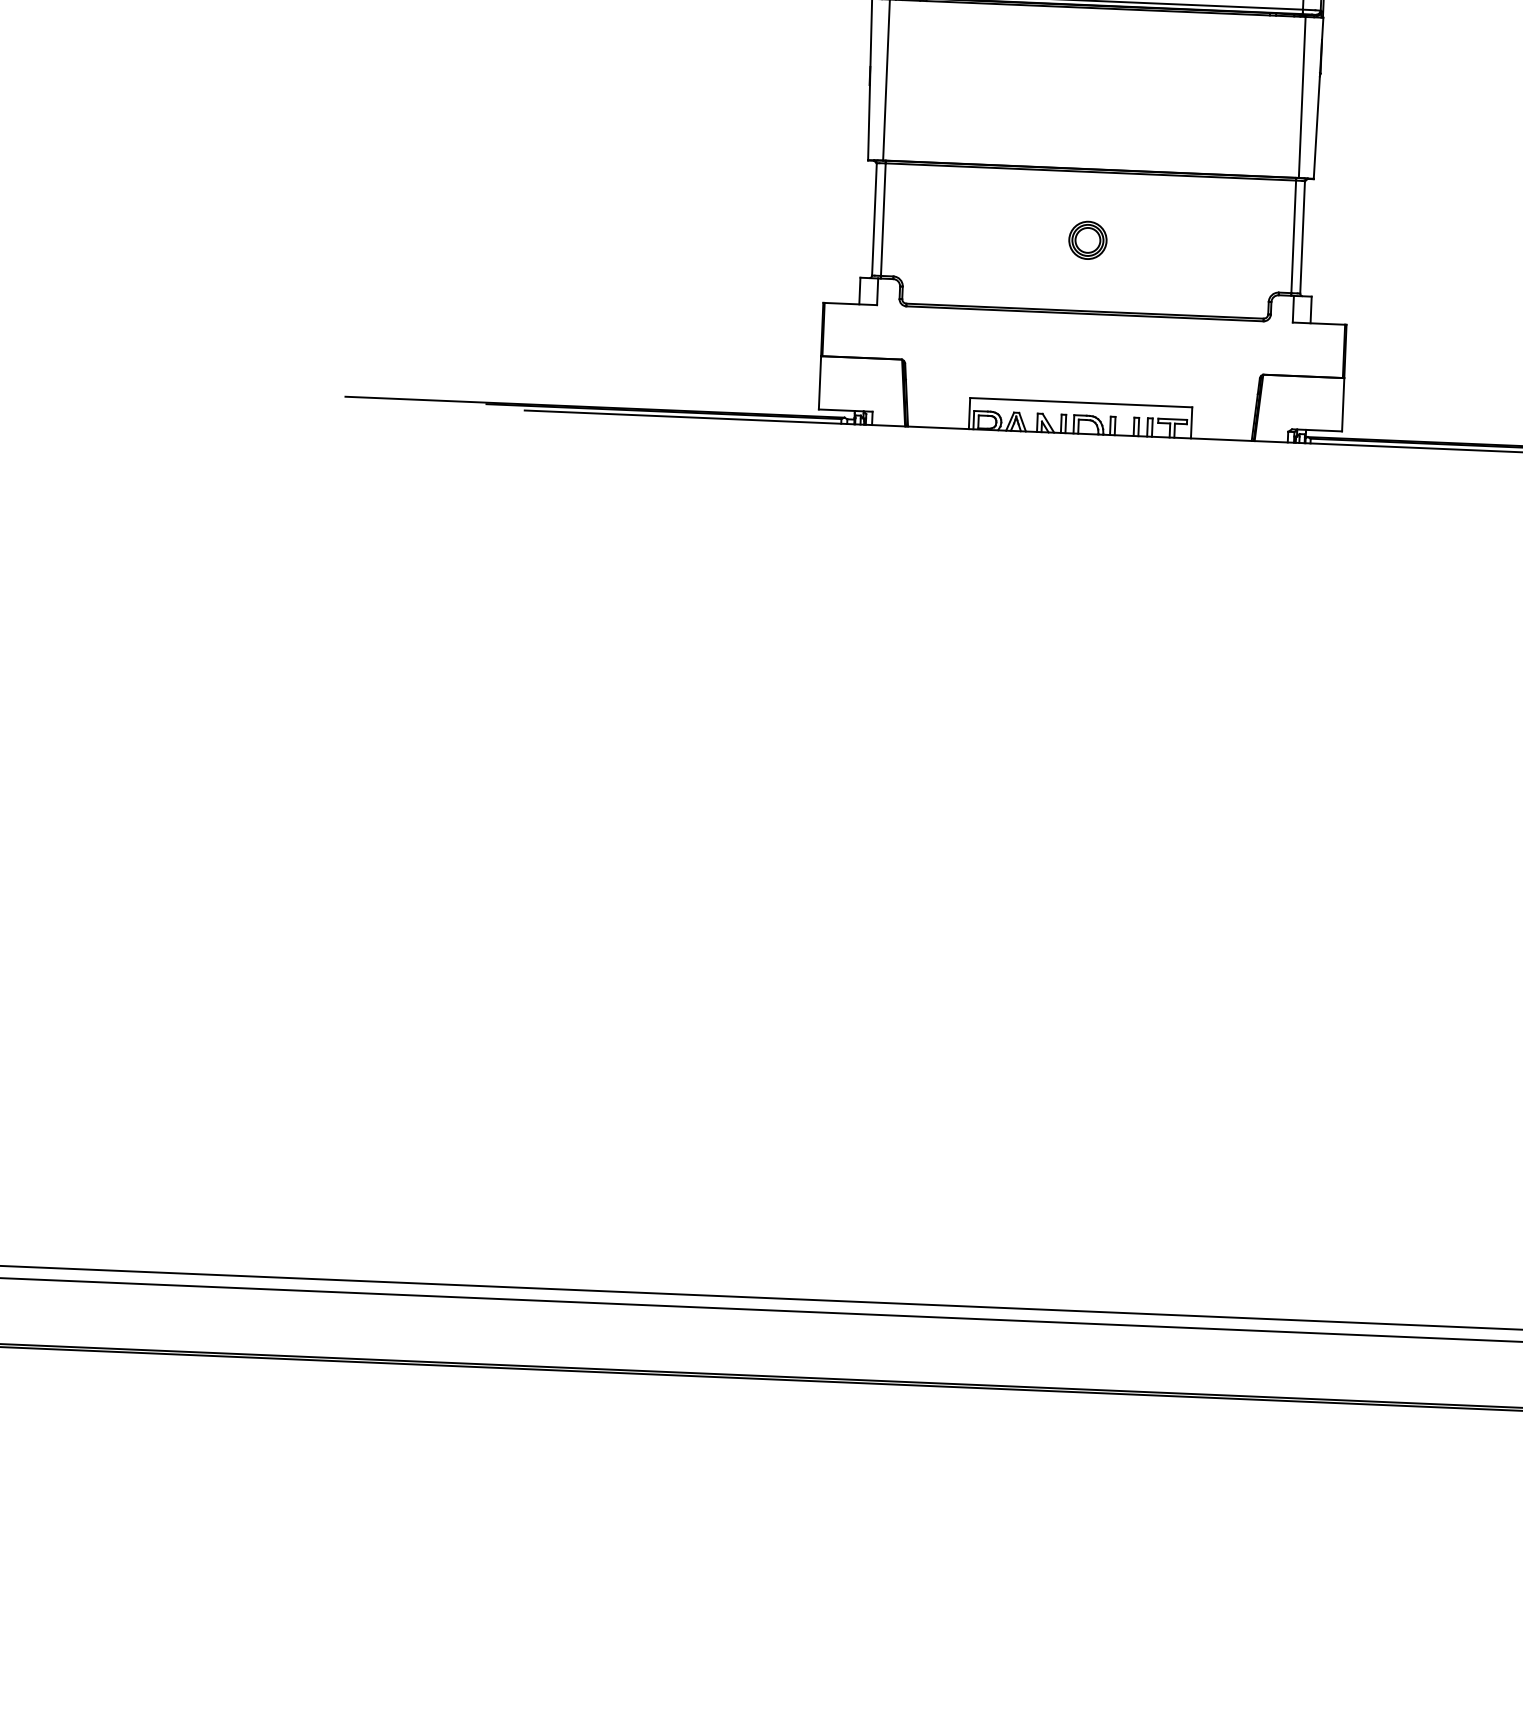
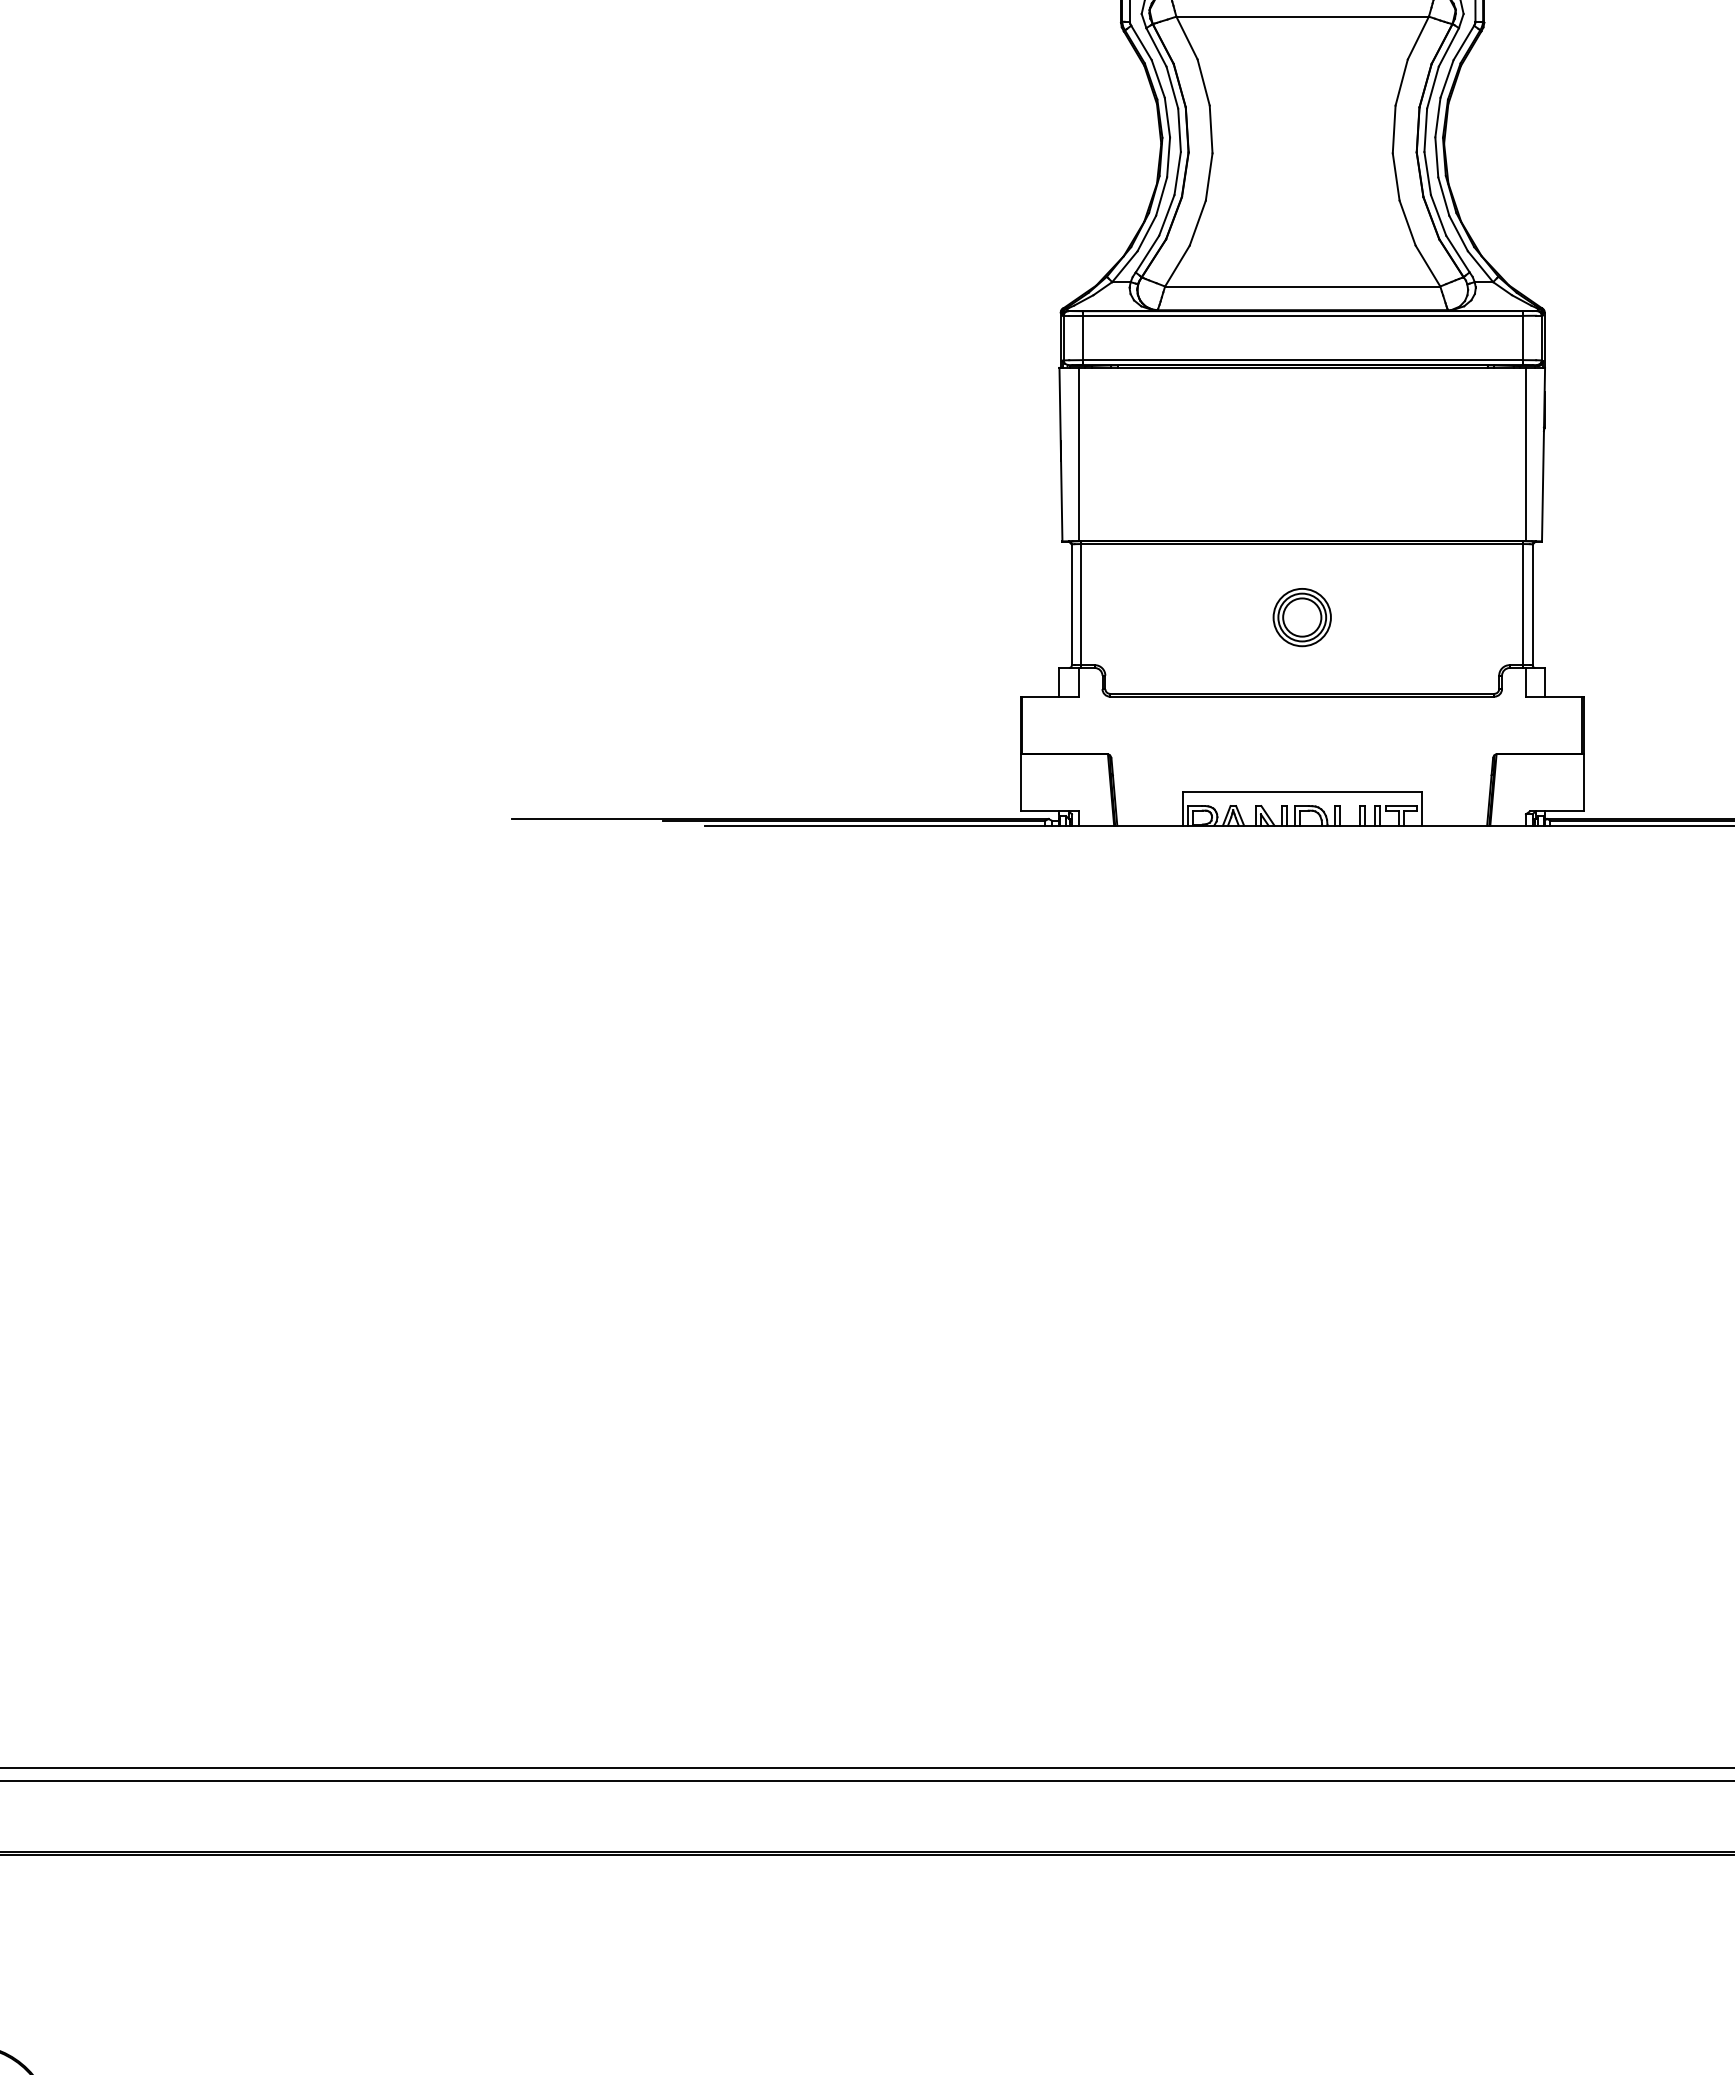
part: (1087, 240) -> (1301, 617), size x1.43

